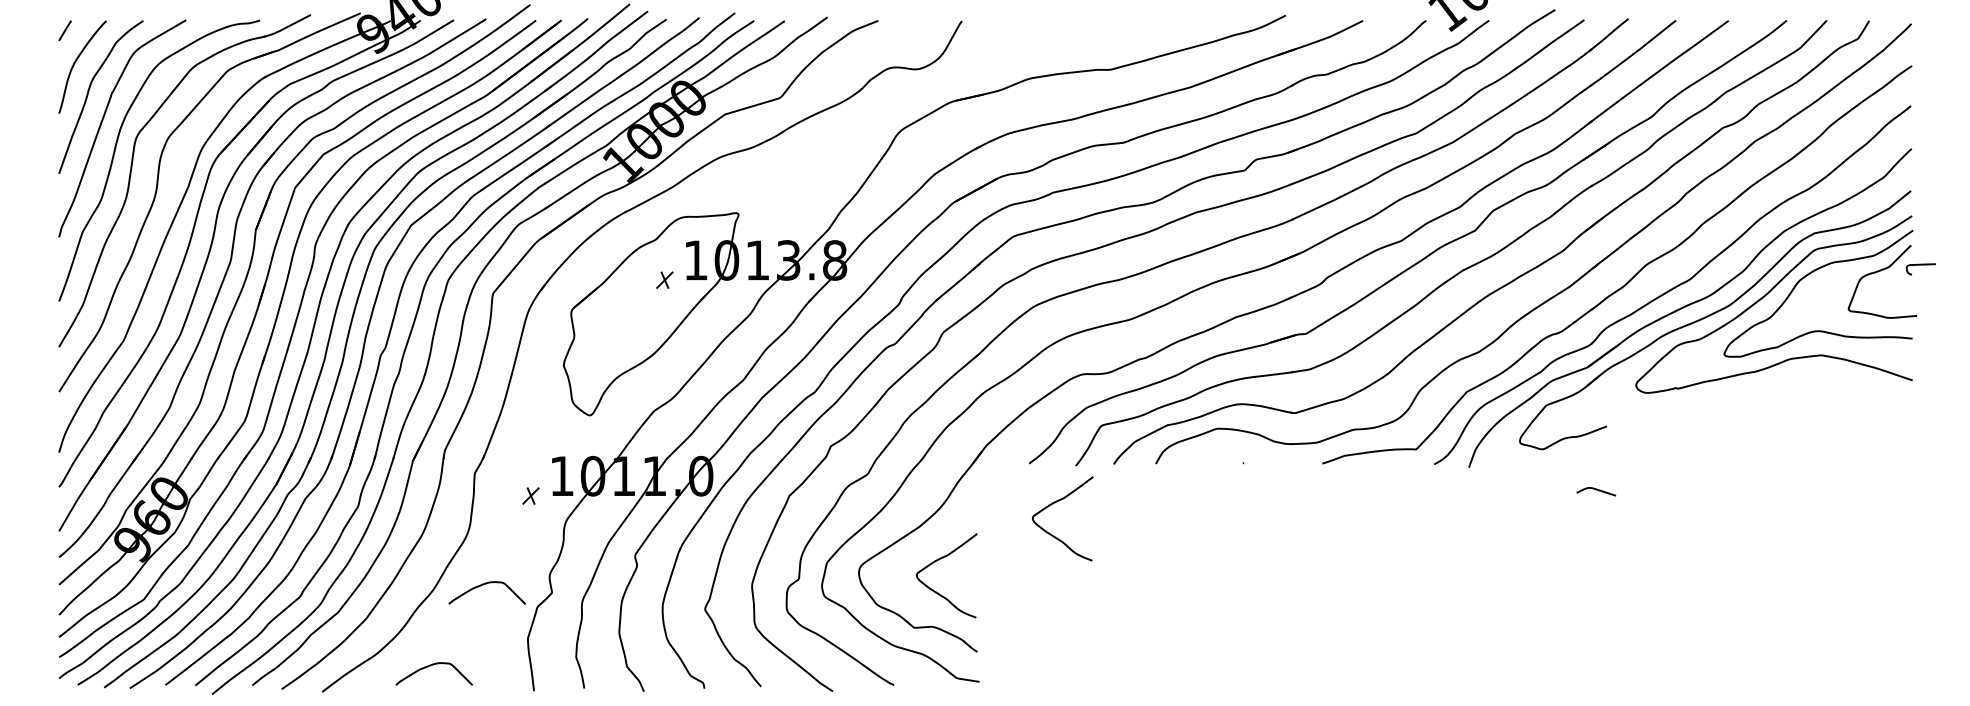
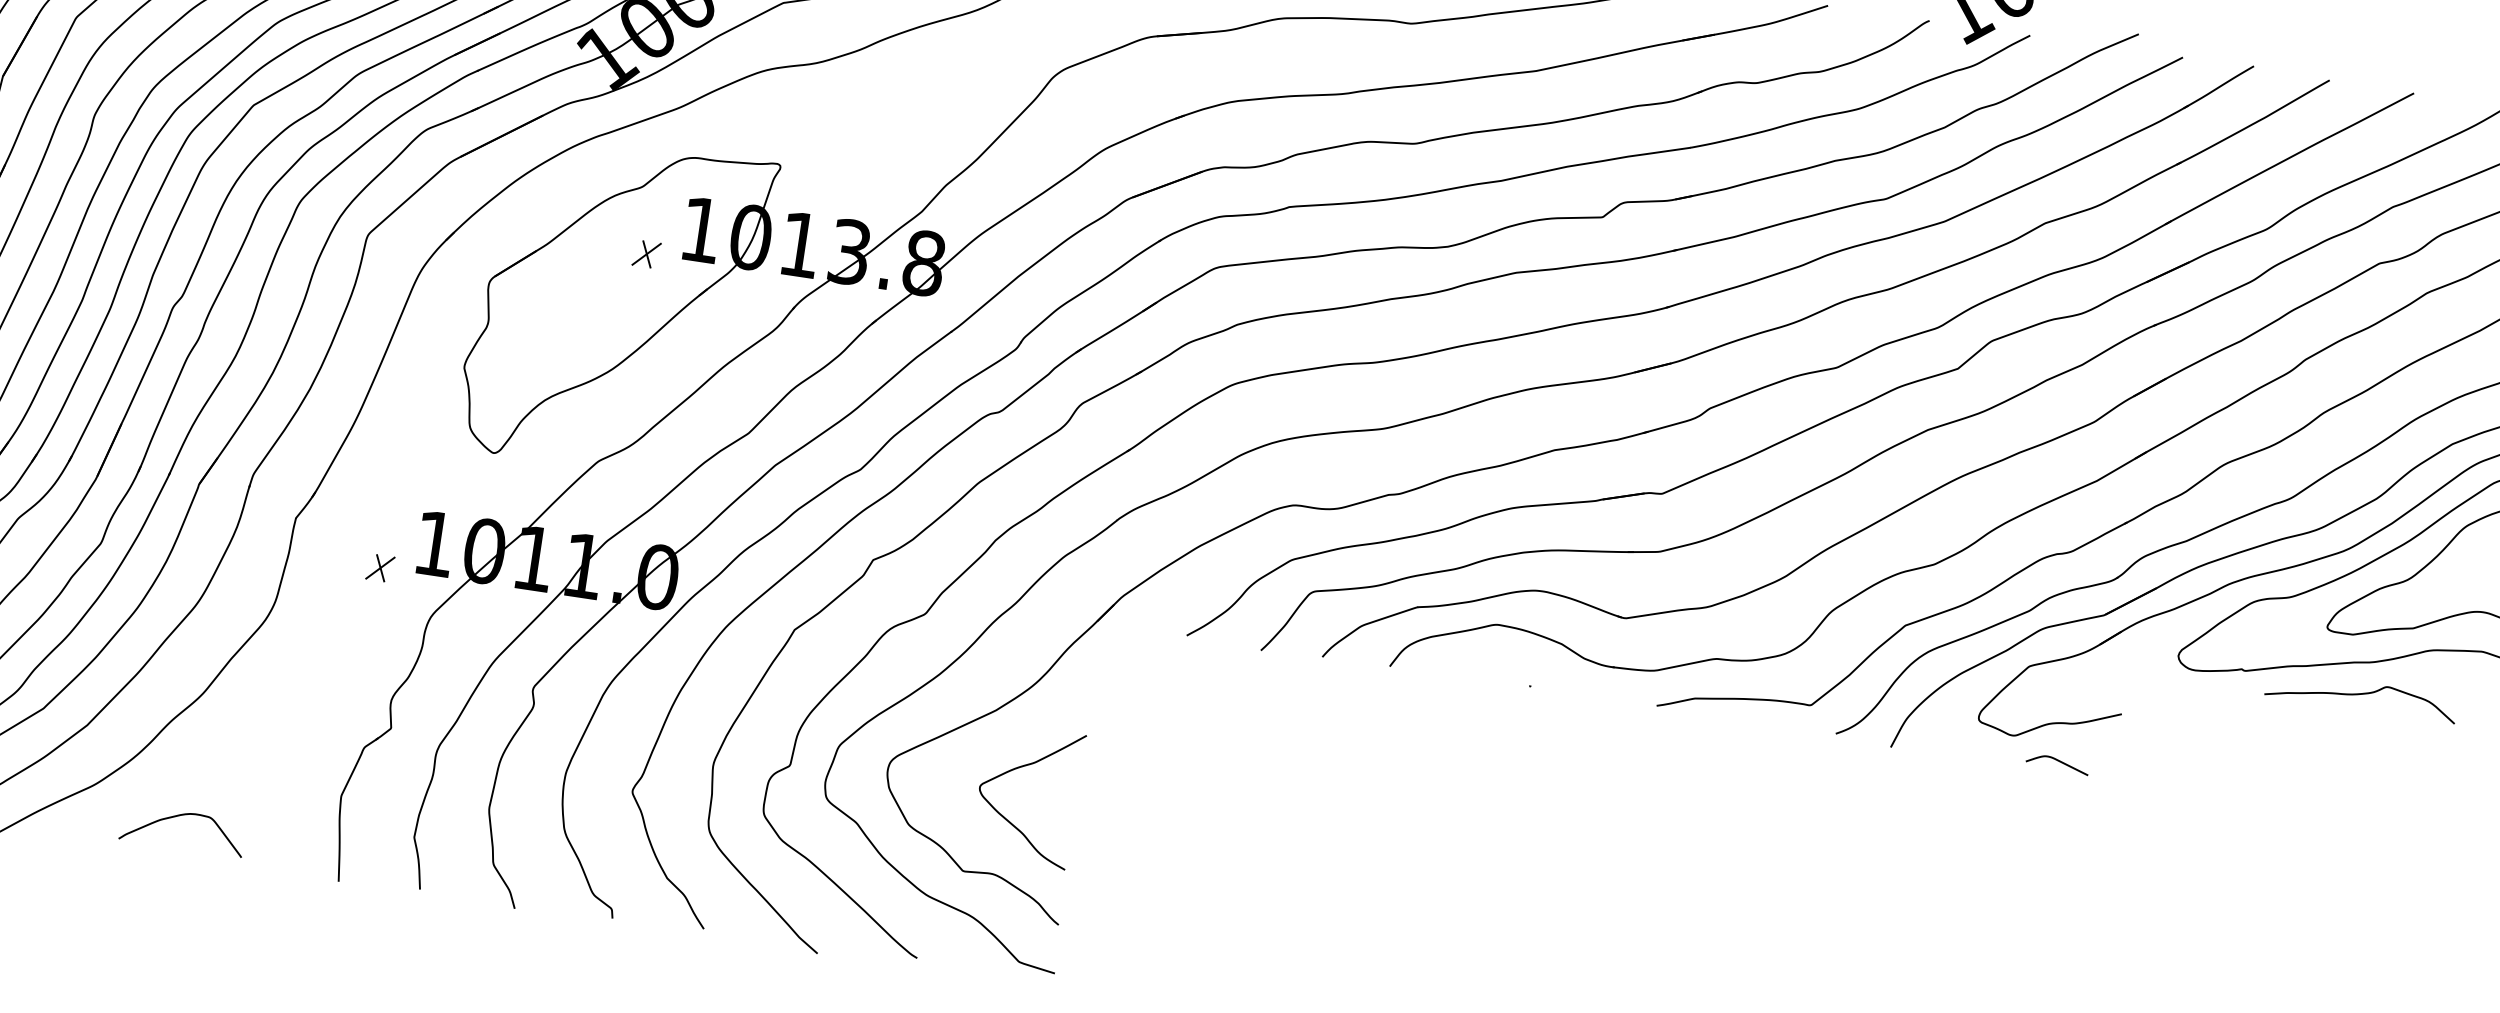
curve: (1751, 392) -> (2361, 694), added
curve: (1596, 490) -> (2058, 762), moved
curve: (1055, 503) -> (1219, 705), removed
curve: (483, 585) -> (282, 700), removed

